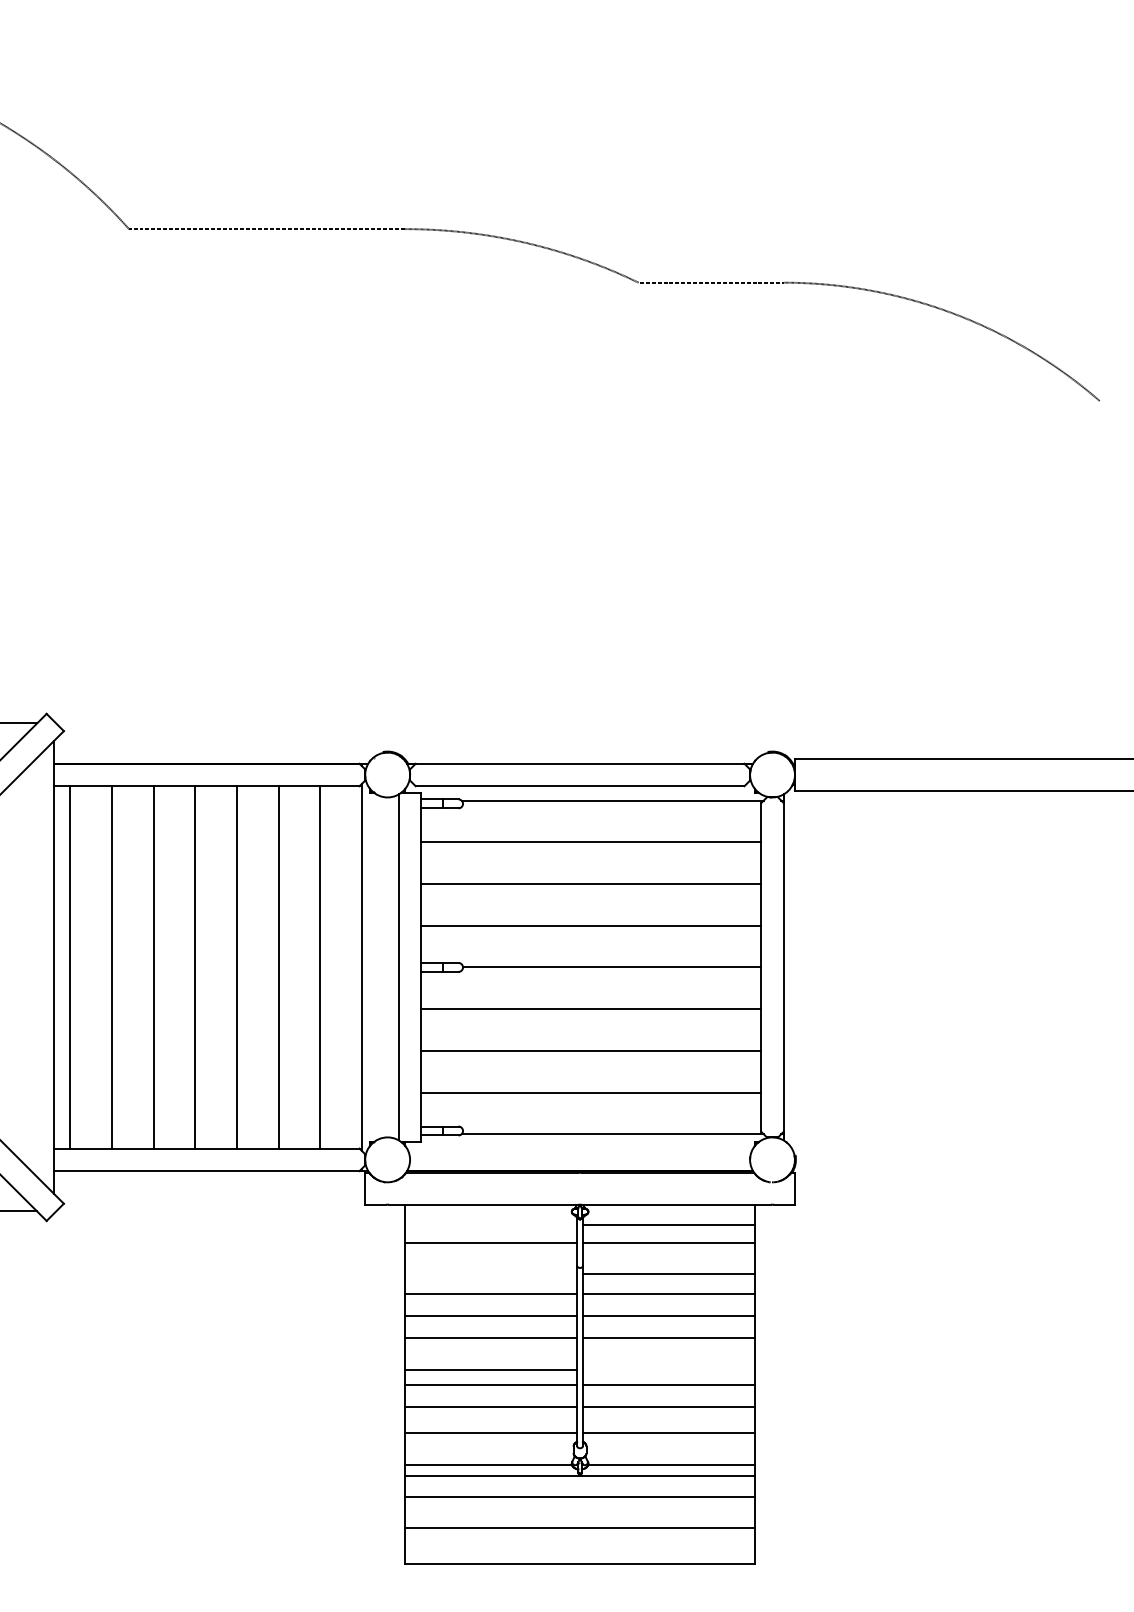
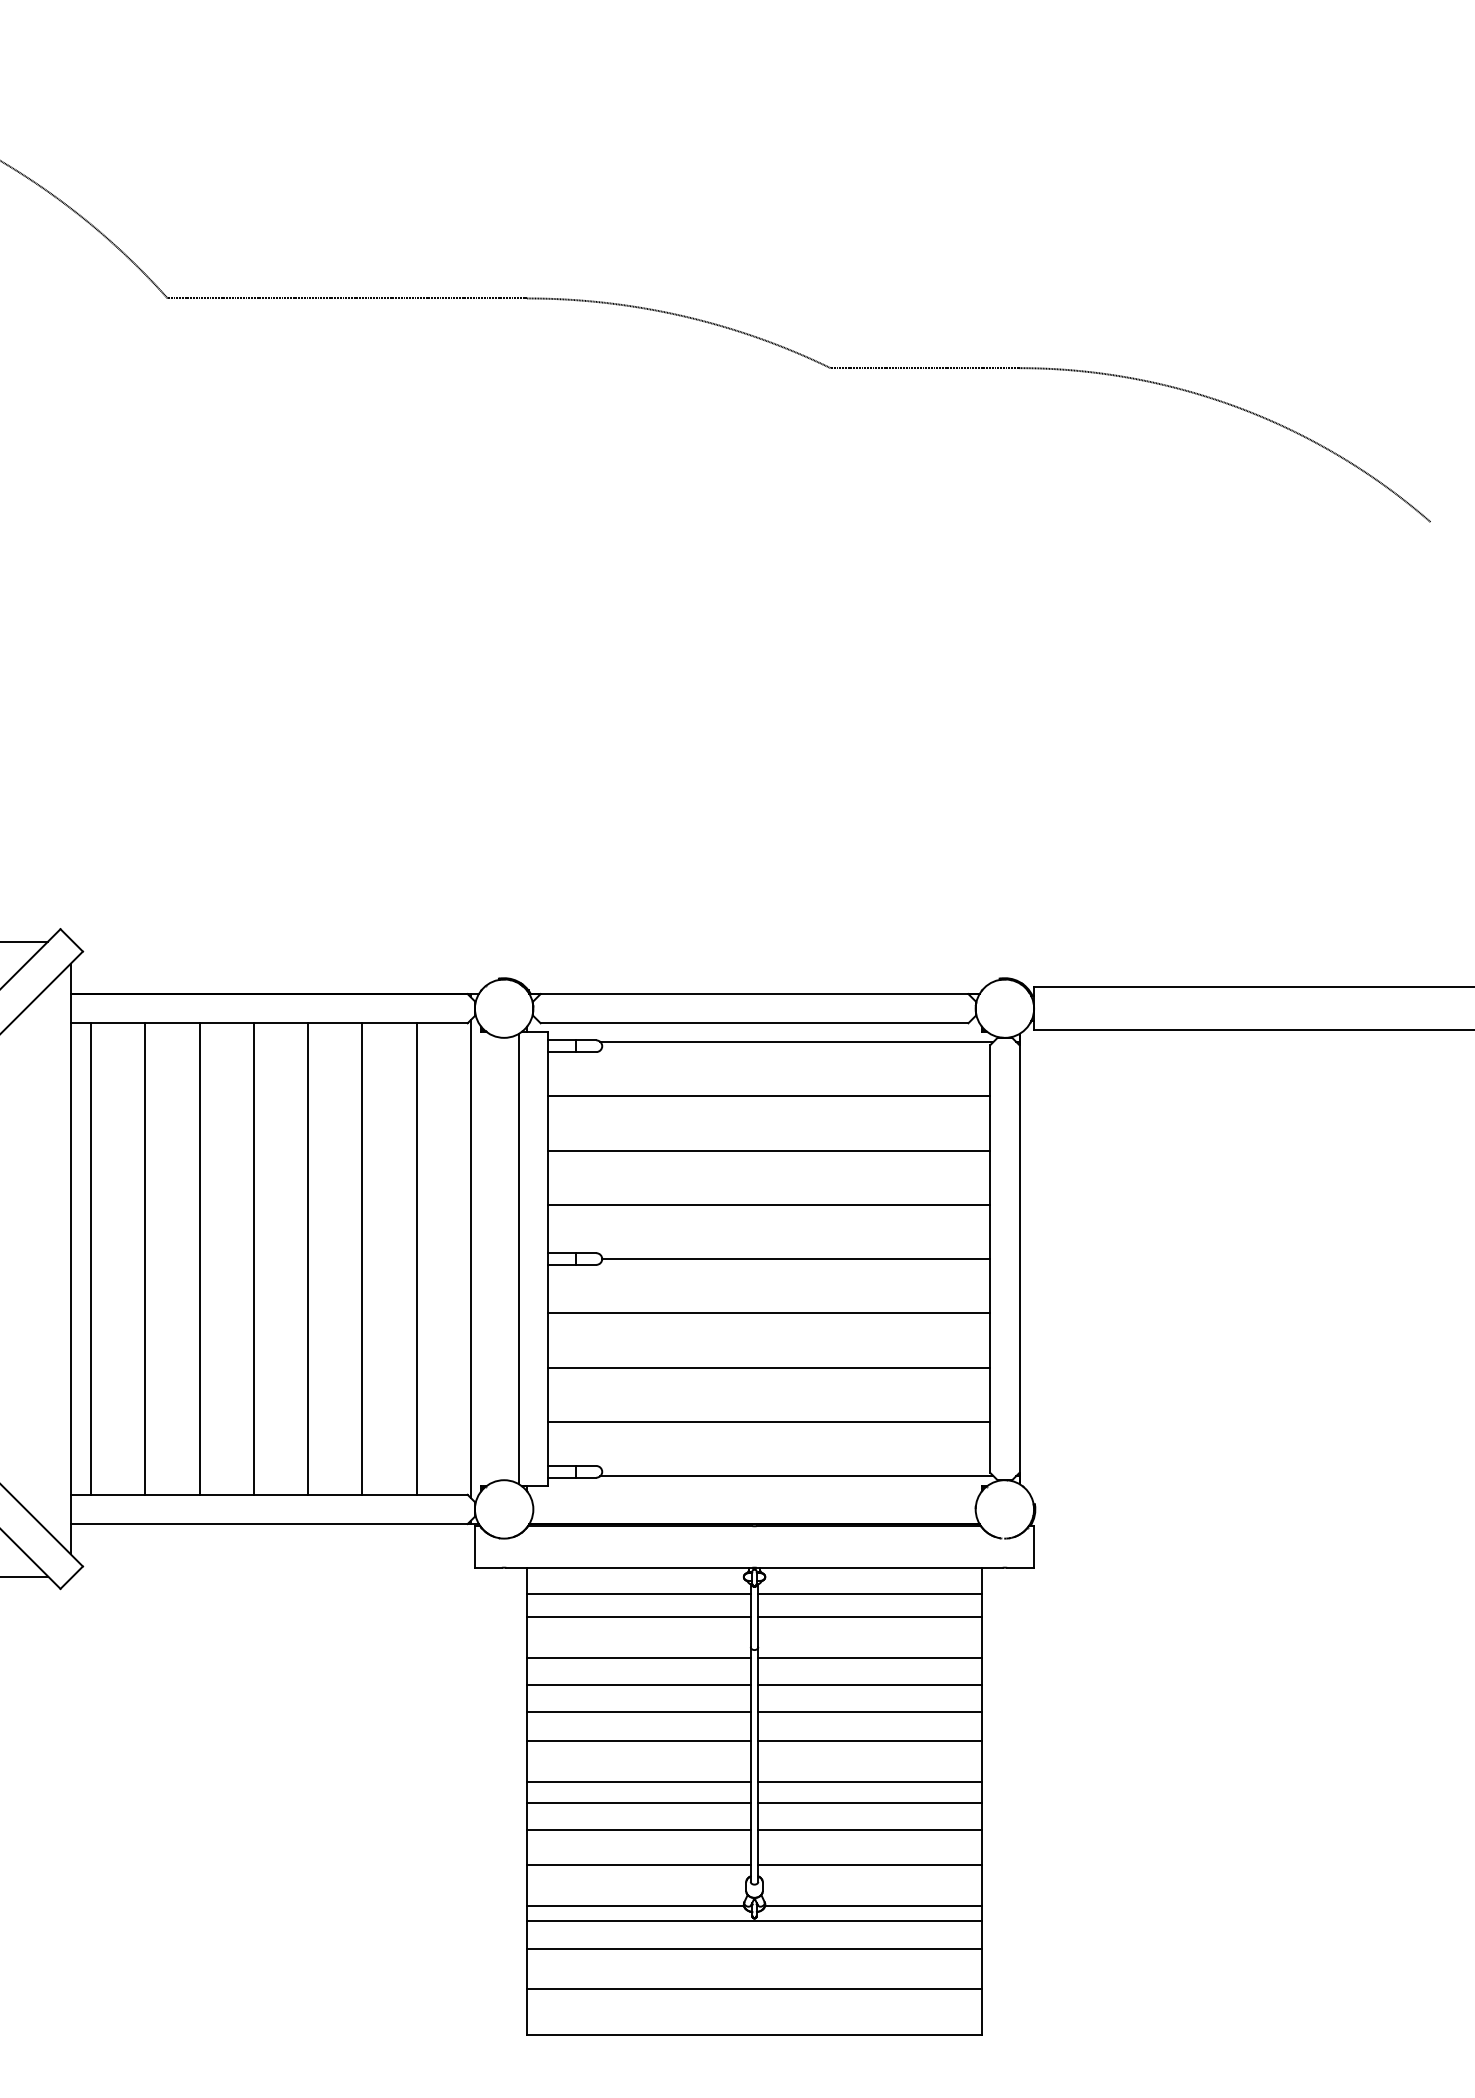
line: (490, 1225) -> (638, 1594), added
line: (490, 1274) -> (638, 1658), added
line: (668, 1369) -> (869, 1782), added

